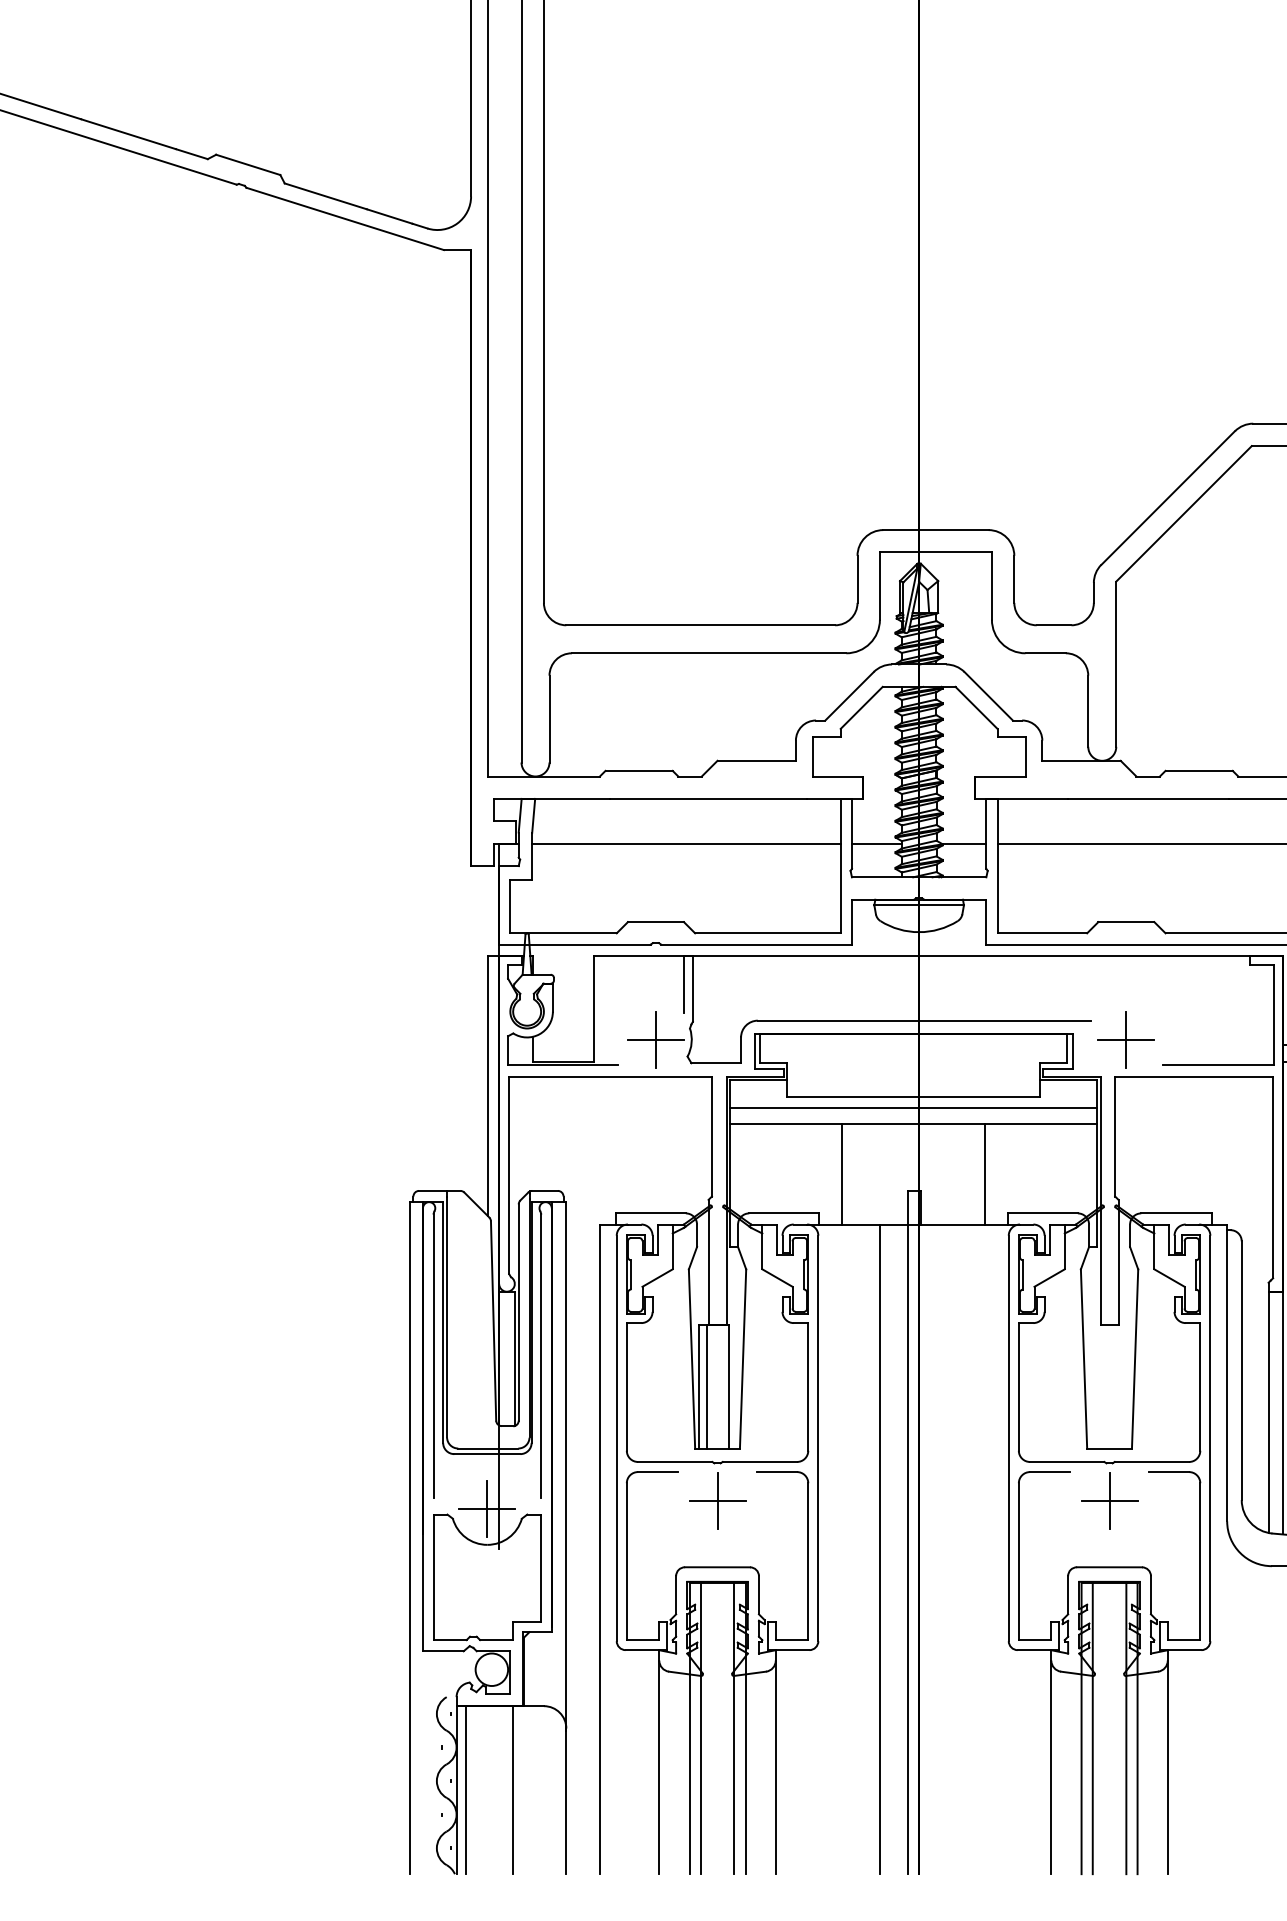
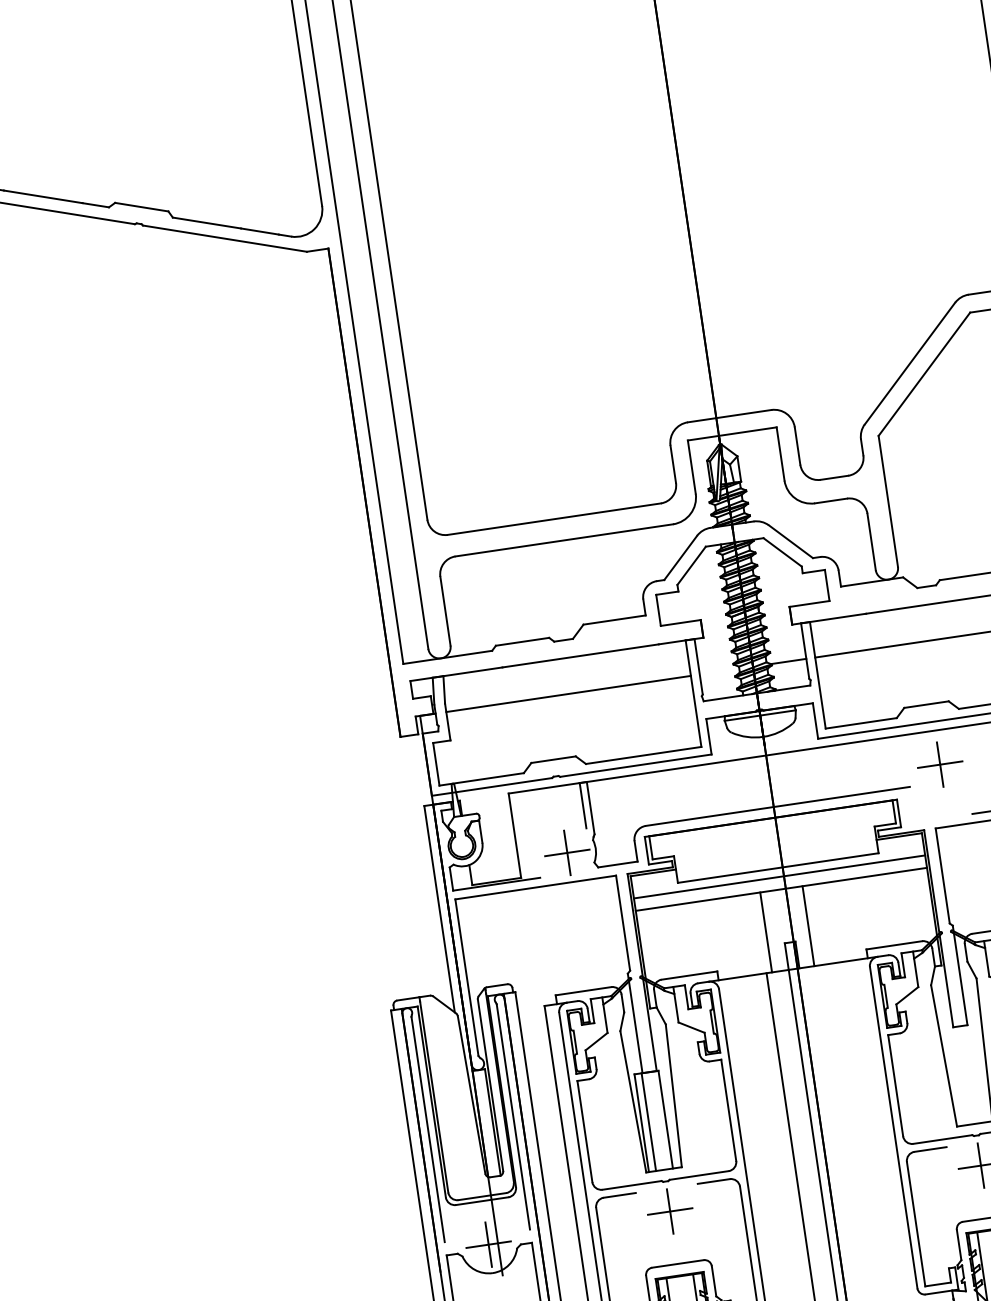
line: (876, 843) -> (719, 671), removed
part: (1125, 1039) -> (939, 764), moved
line: (841, 1173) -> (765, 931), moved
line: (985, 1173) -> (808, 925), moved

